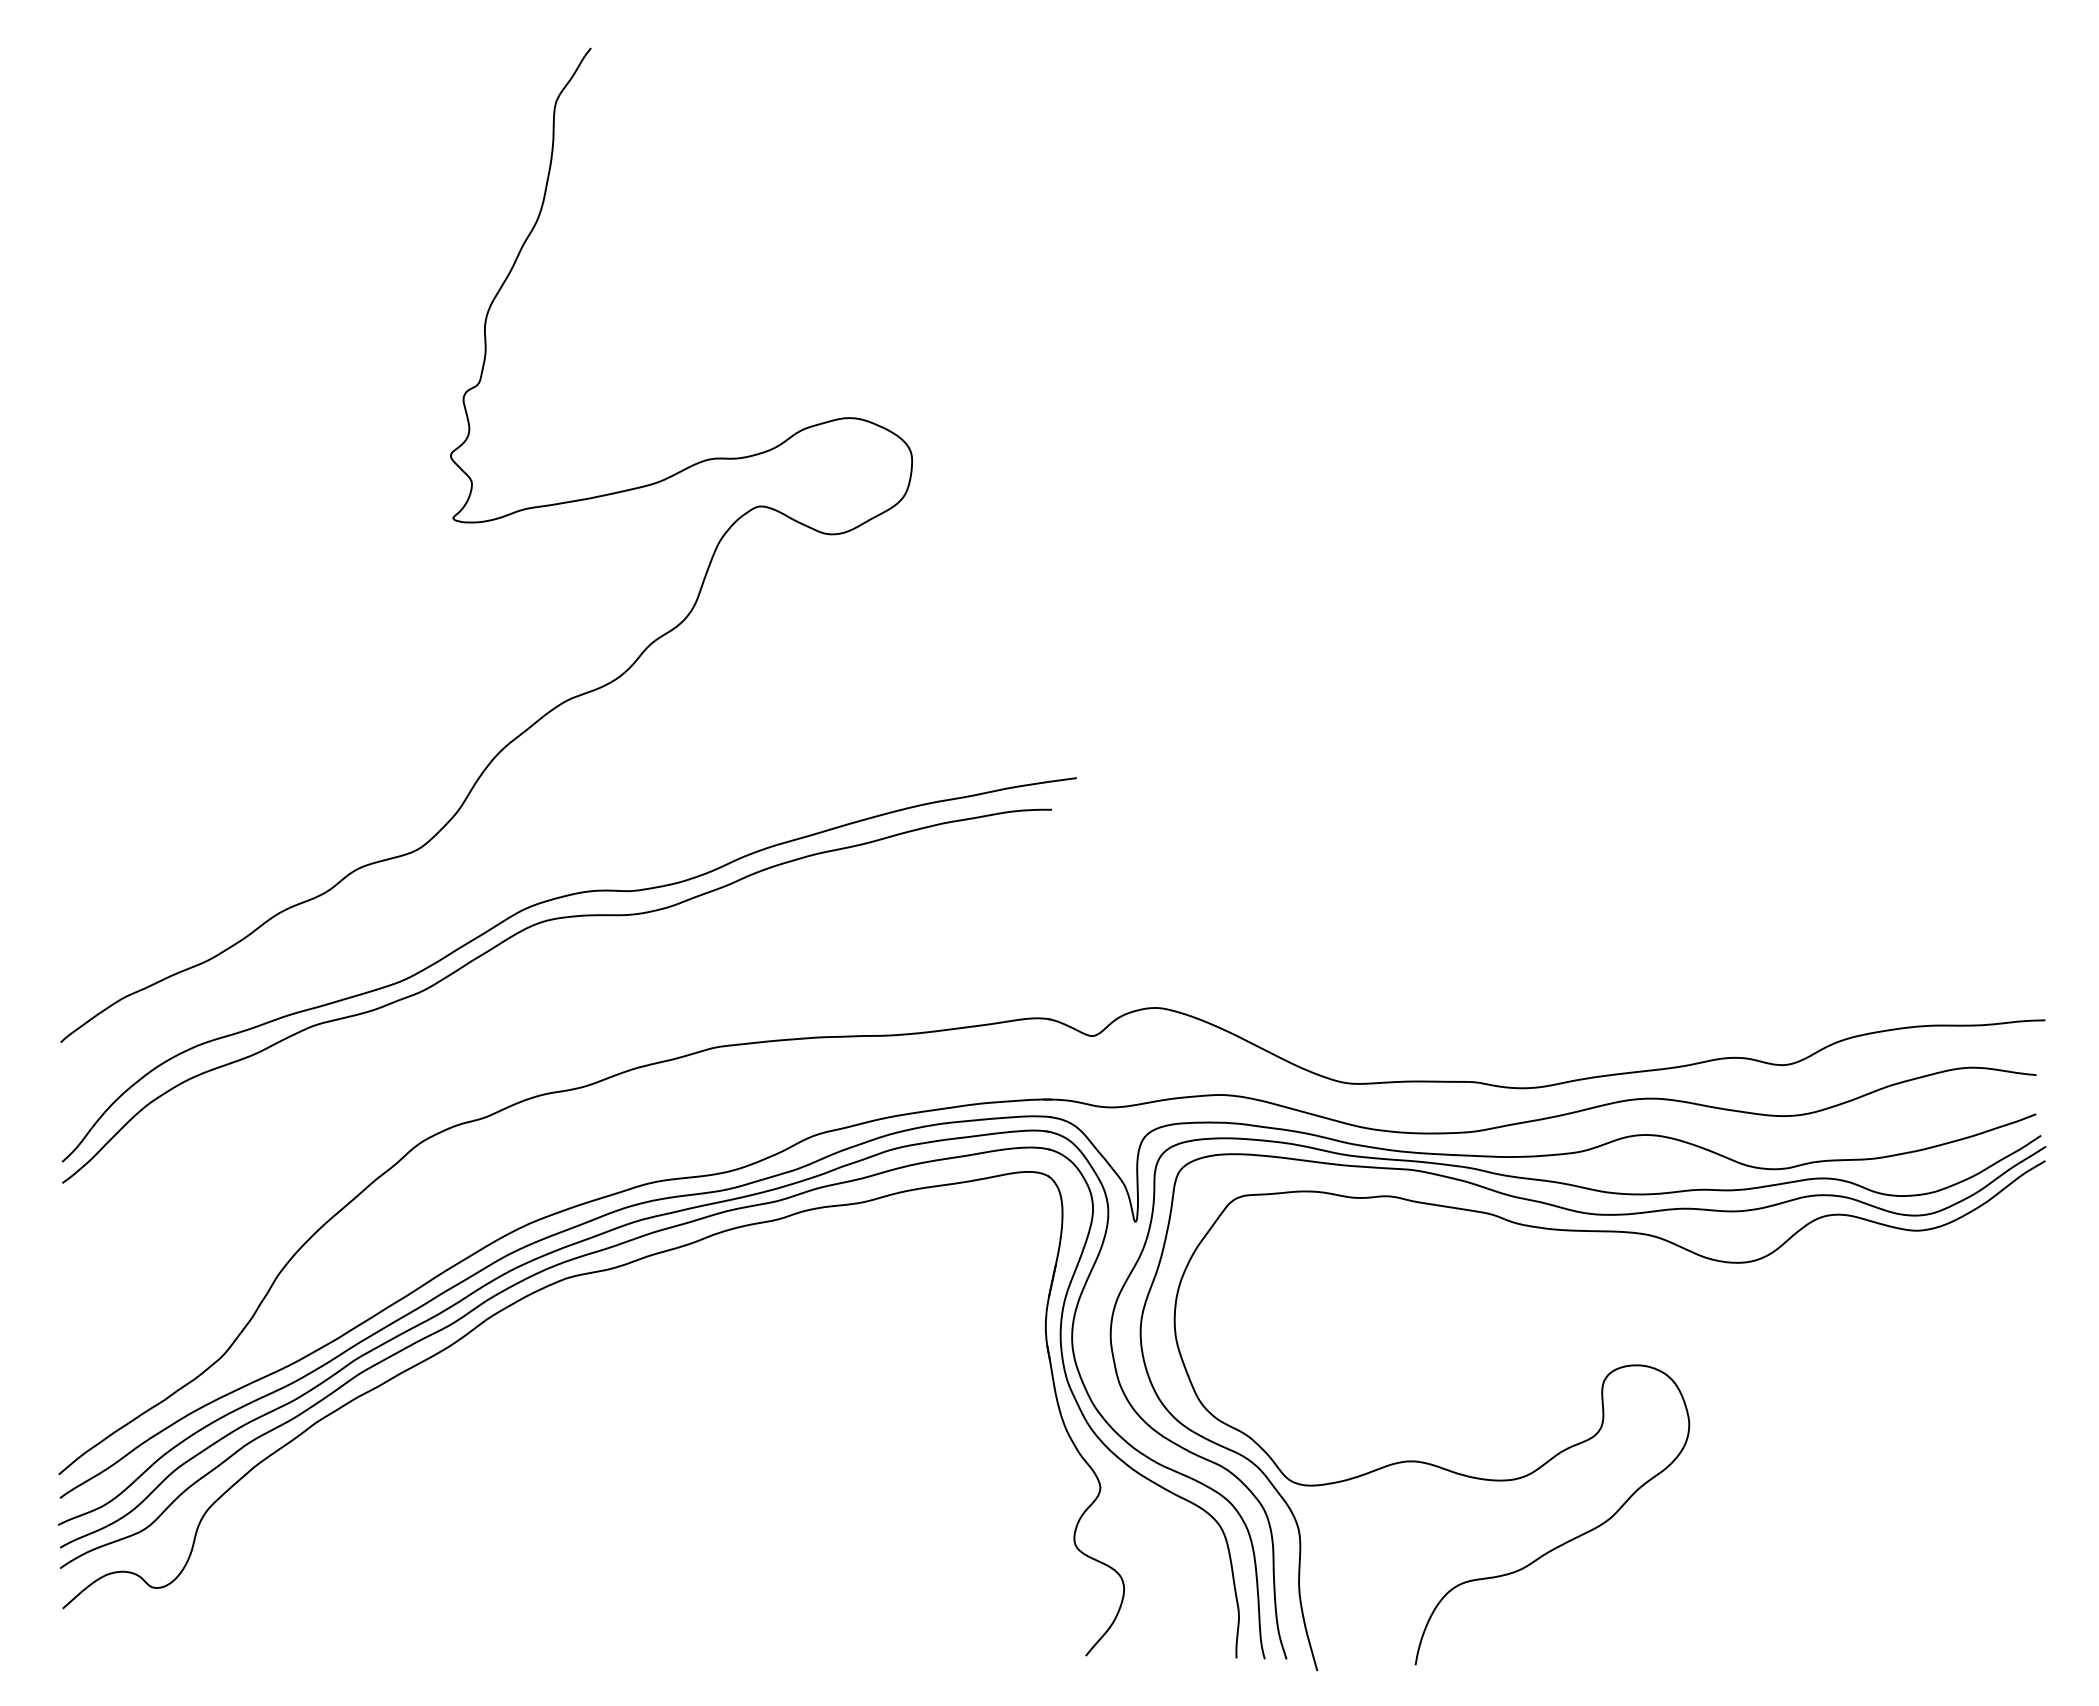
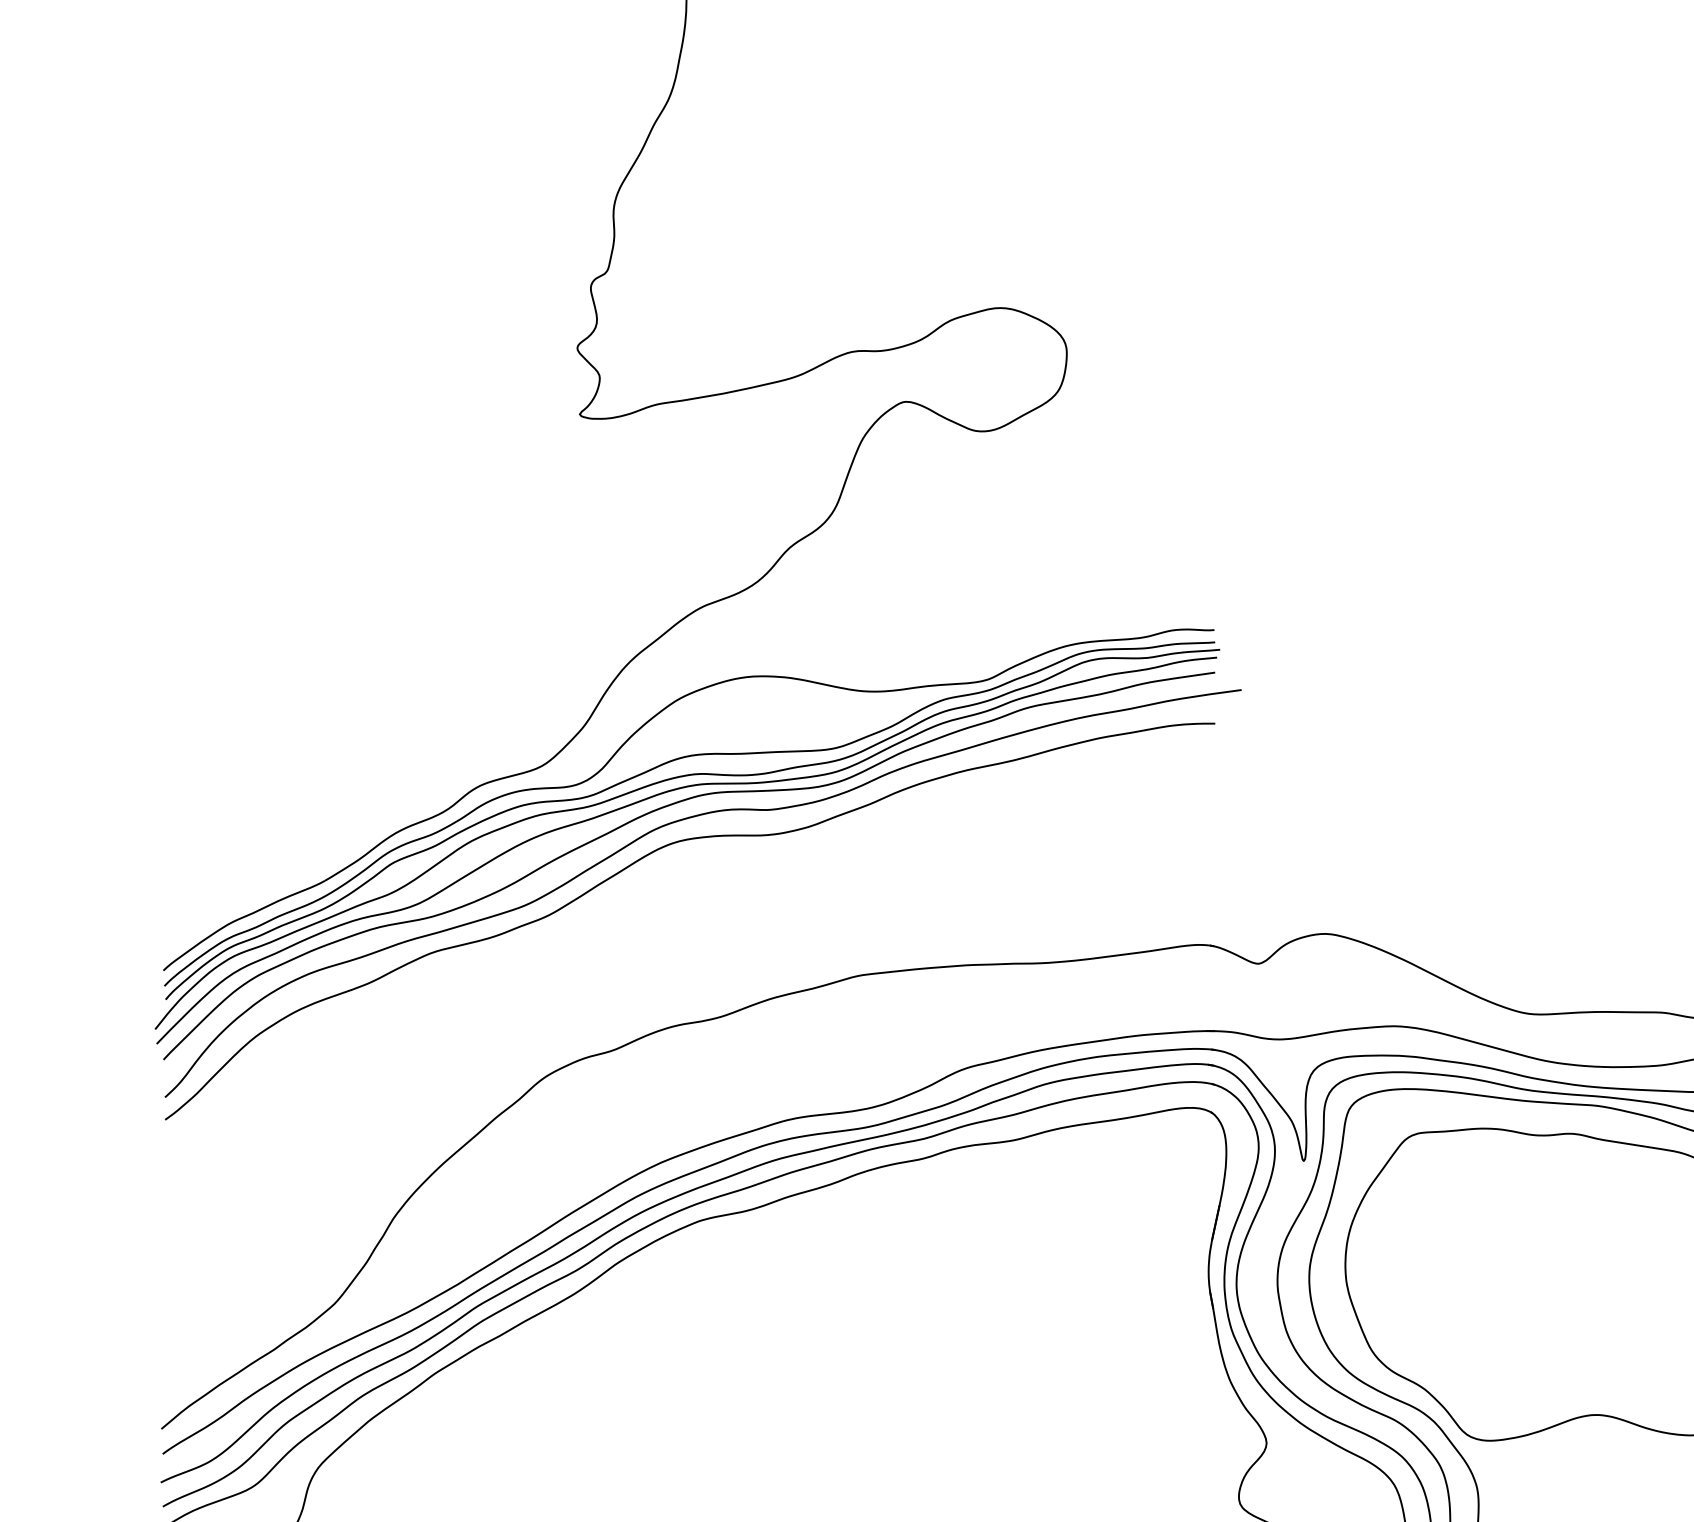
part: (541, 886) -> (673, 805), added

